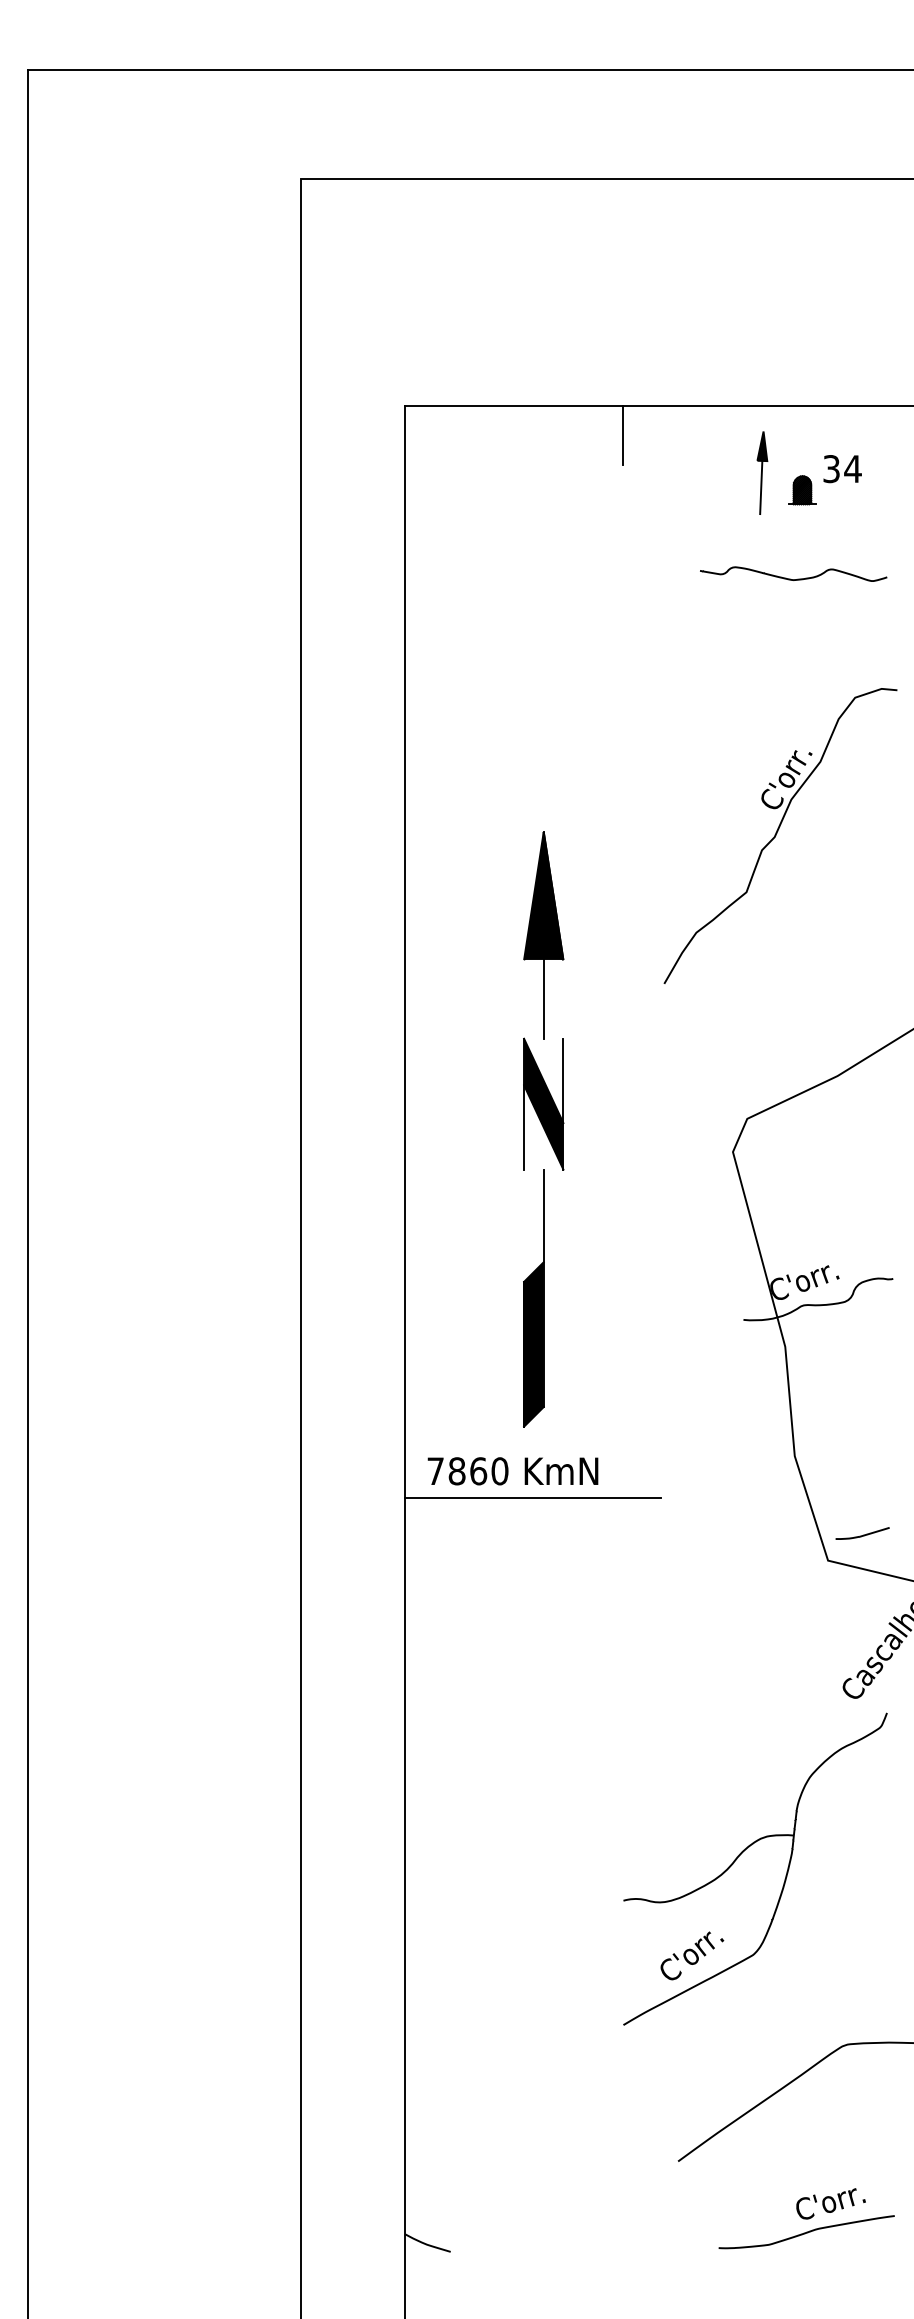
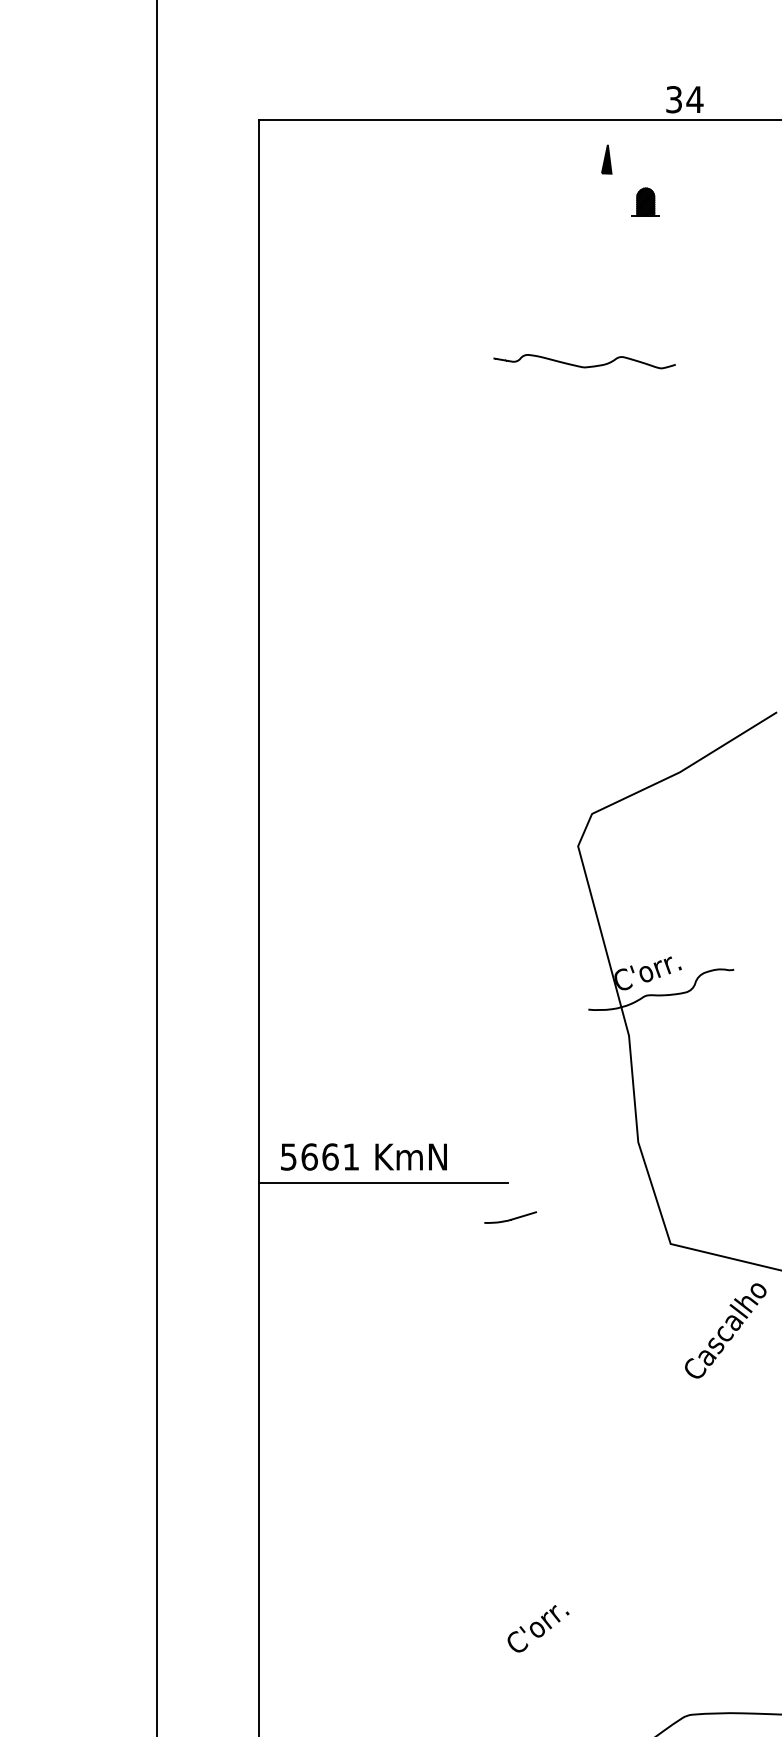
line: (623, 435) -> (471, 148), removed
text: (842, 469) -> (684, 100), moved
line: (761, 487) -> (605, 199), removed
curve: (790, 578) -> (581, 365), moved
part: (780, 835) -> (624, 538), removed
part: (543, 1129) -> (393, 824), removed
text: (467, 1471) -> (319, 1157), 7860 -> 5661
curve: (863, 1534) -> (511, 1218), moved
part: (741, 1854) -> (586, 1530), removed

